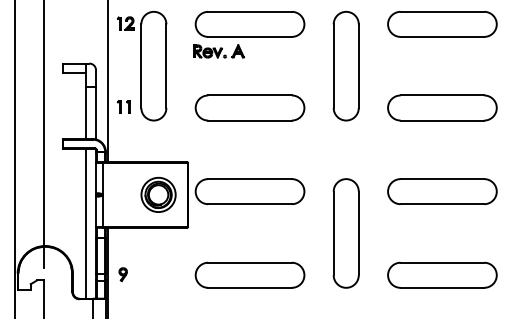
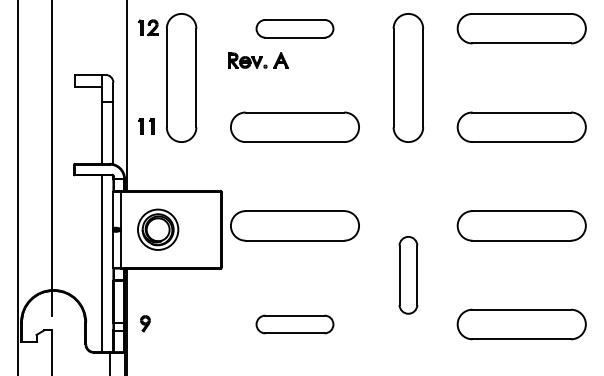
part: (249, 24) -> (294, 28), size x0.6
part: (158, 194) -> (158, 229), moved
part: (346, 233) -> (408, 275), size x0.6
part: (249, 275) -> (294, 324), size x0.6

